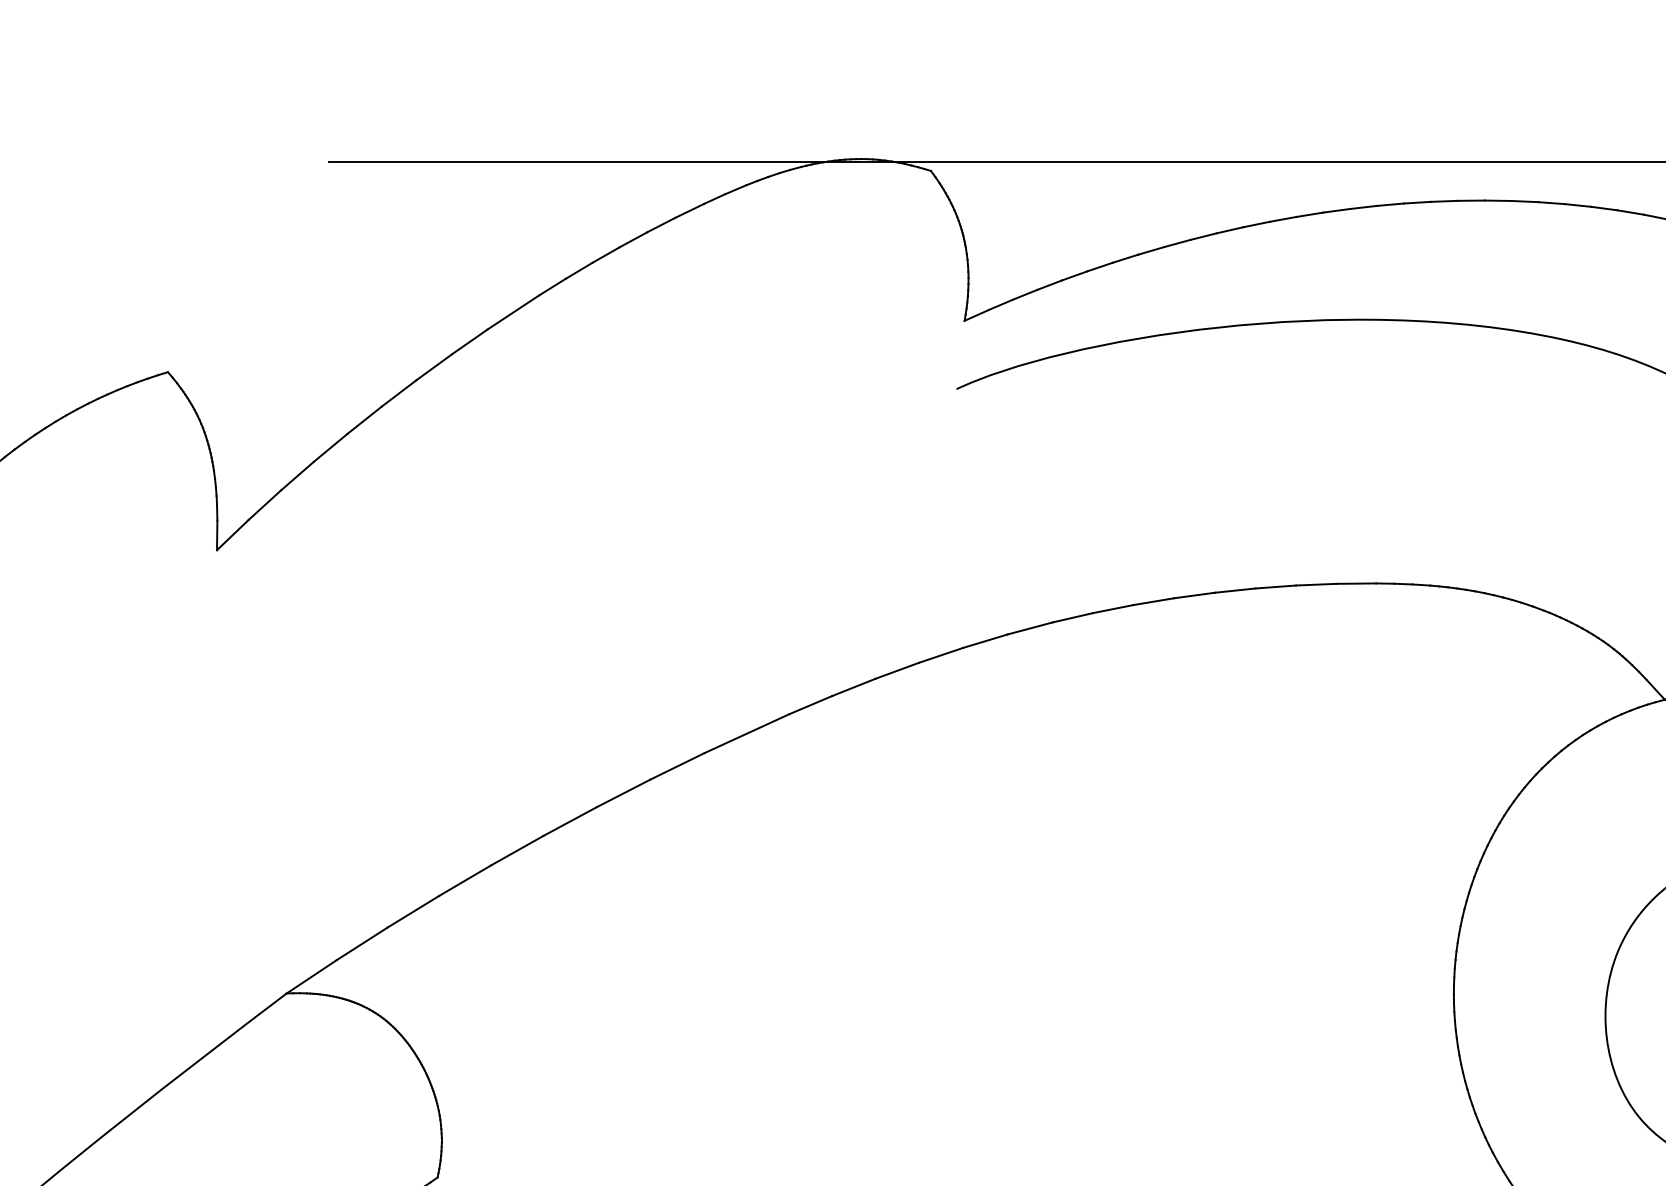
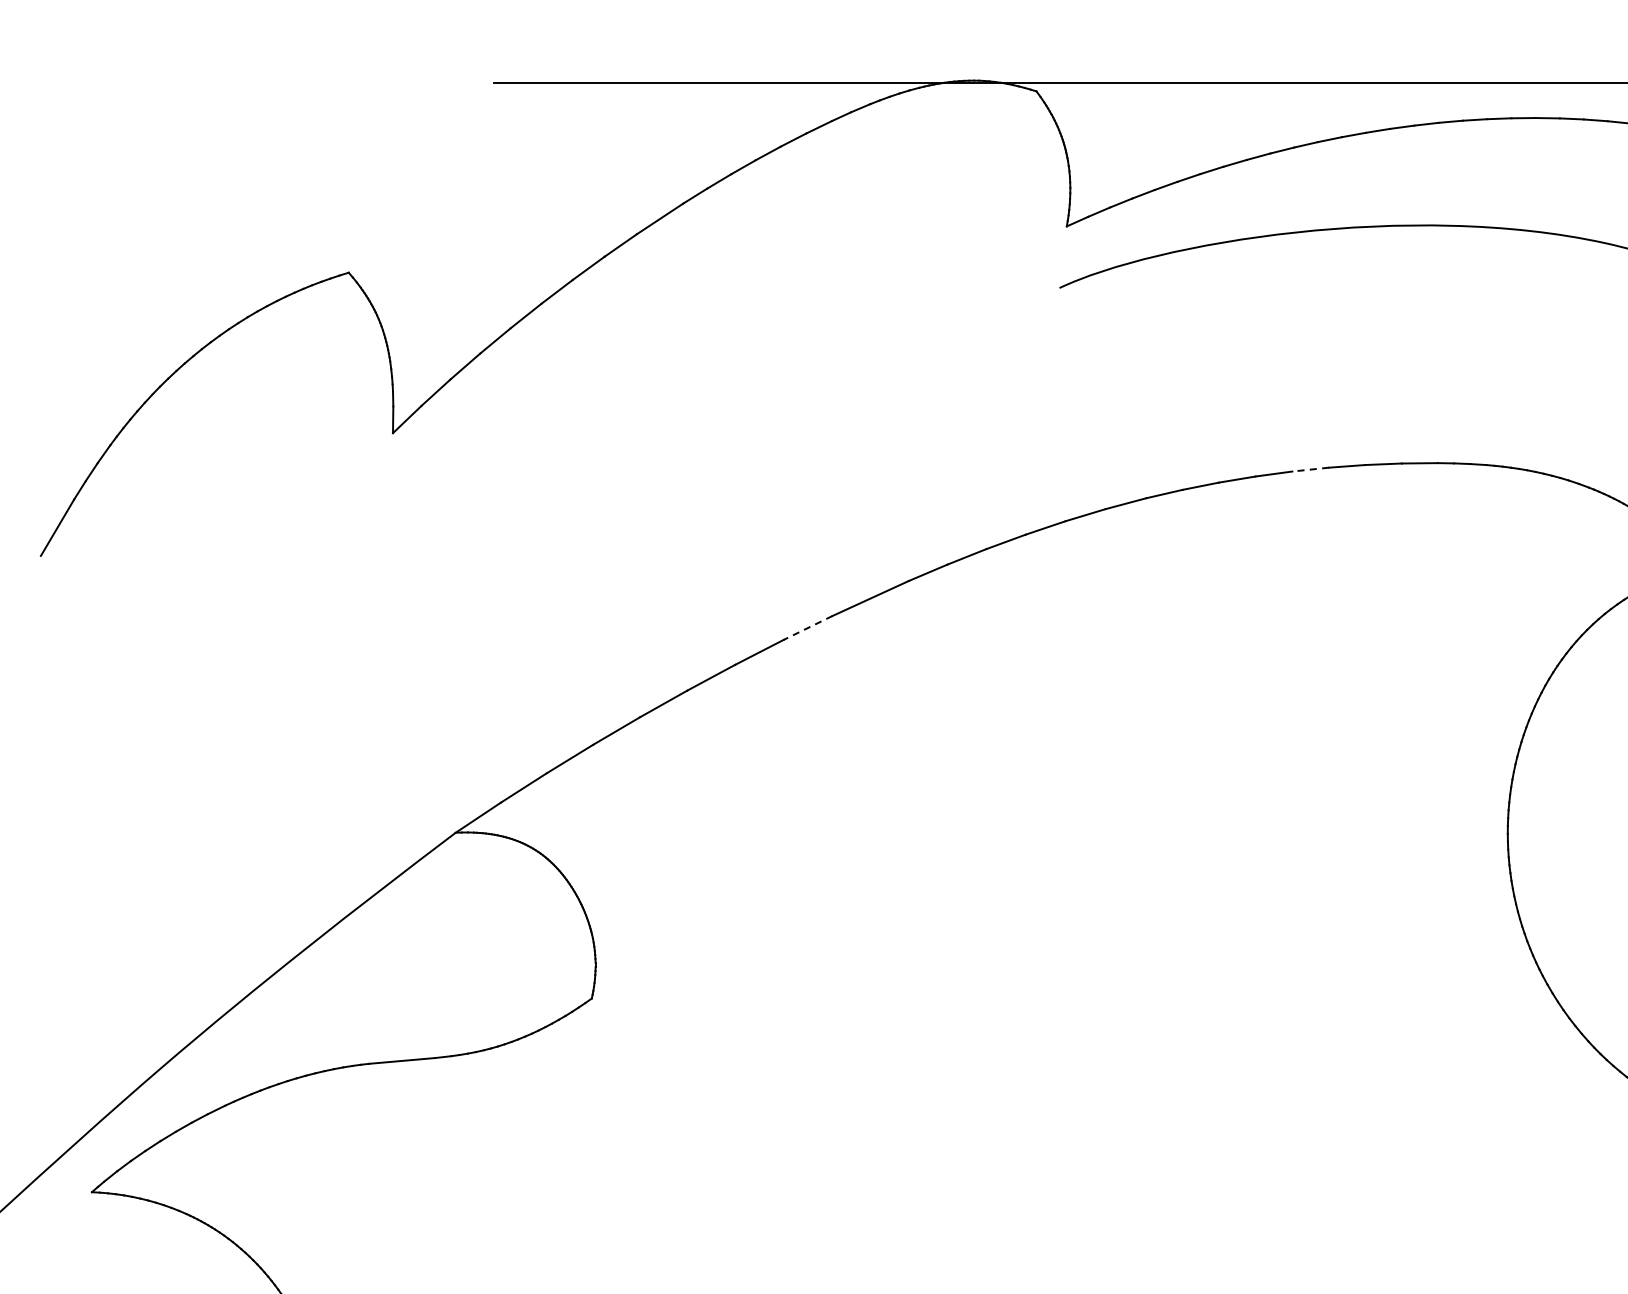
line: (1234, 590) -> (1310, 469), solid -> dashed
line: (676, 766) -> (807, 628), solid -> dashed

